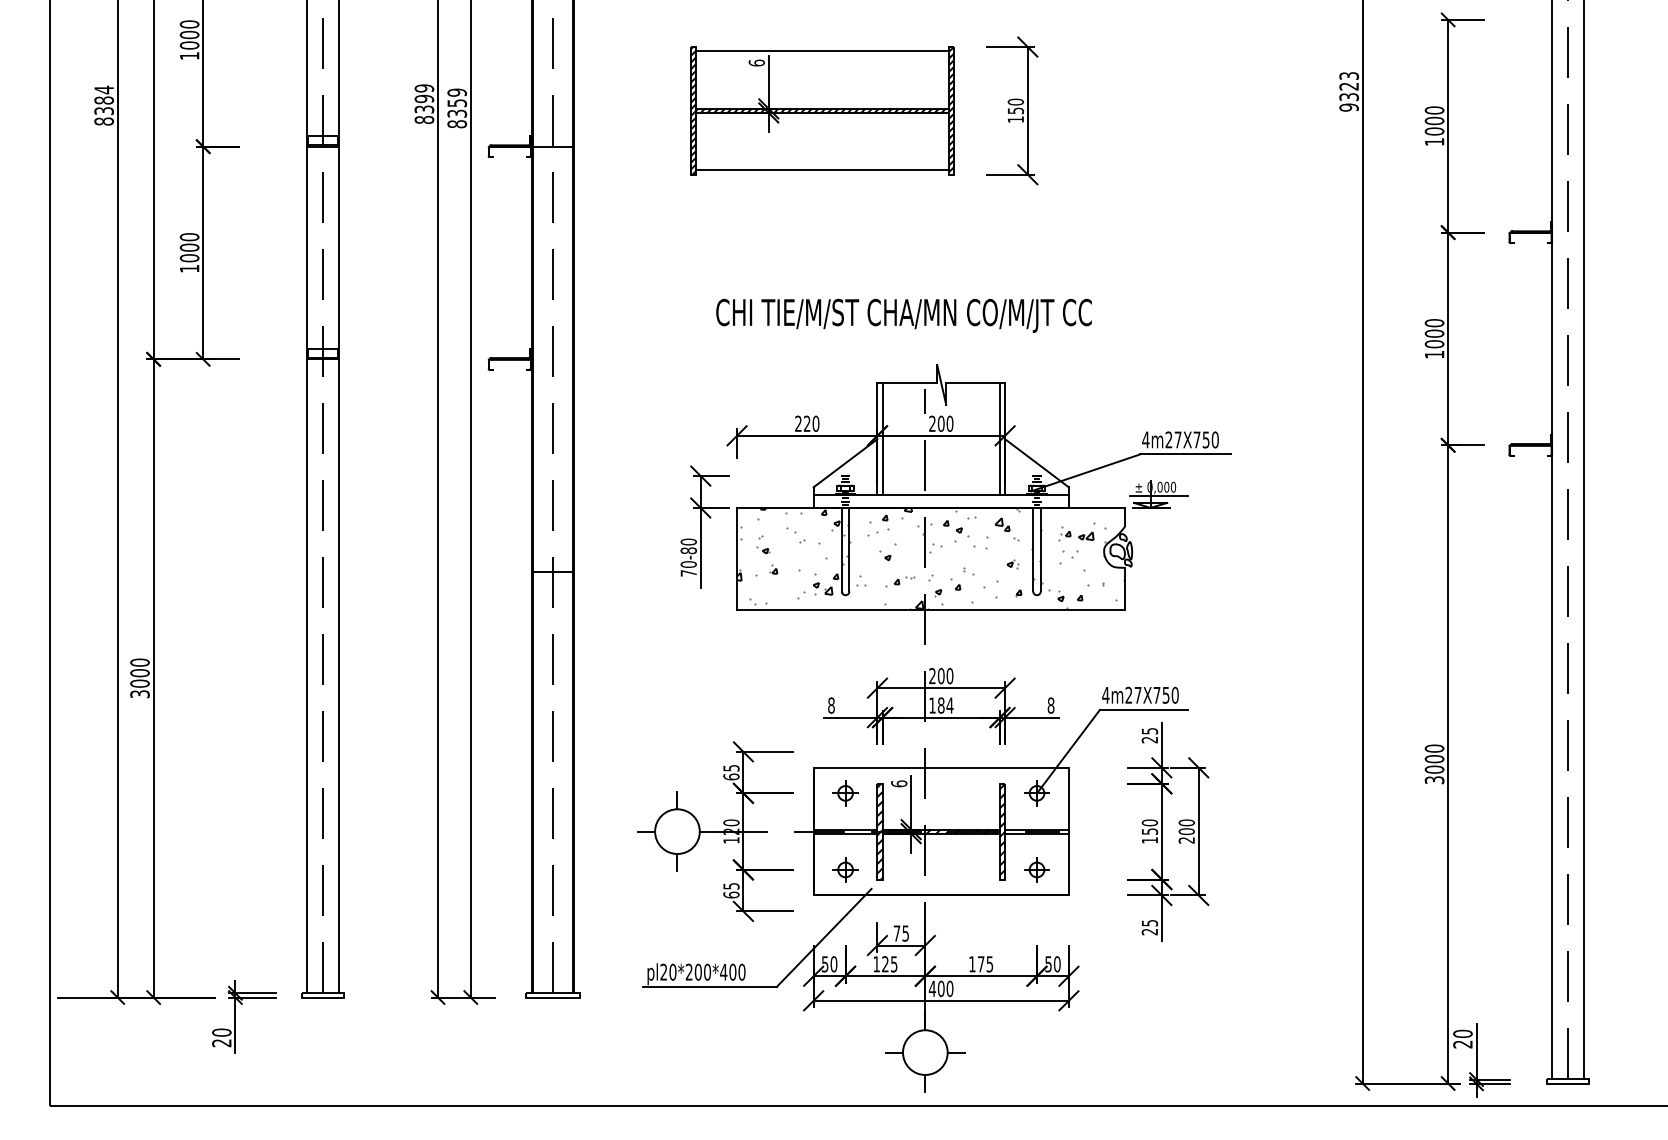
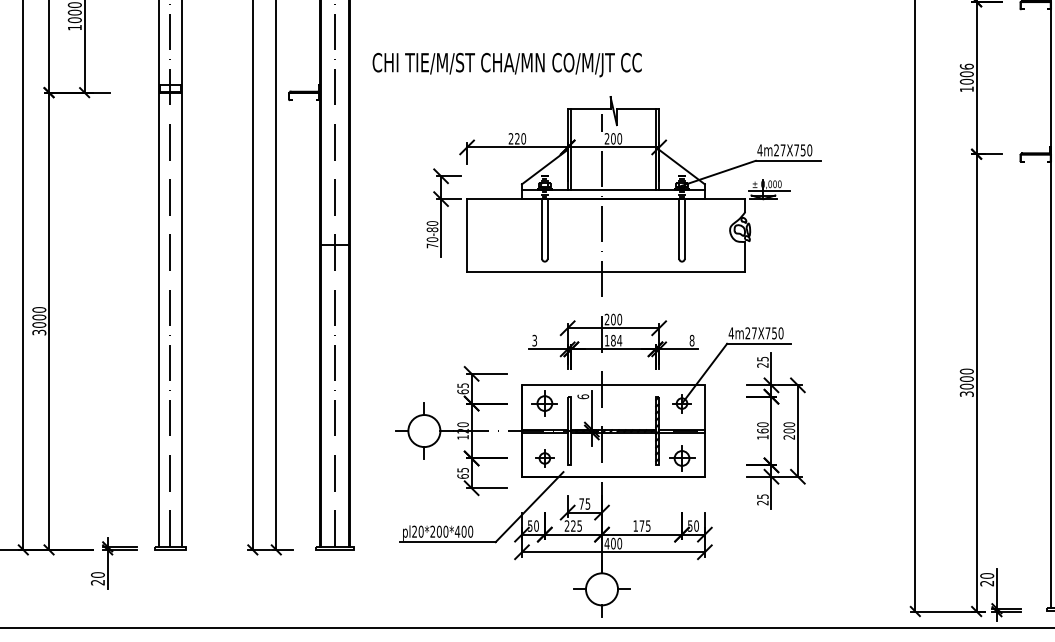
text: (903, 315) -> (506, 64), moved
text: (1433, 323) -> (966, 66), 1000 -> 1006
hatch: (930, 558) -> (605, 235), removed
text: (831, 705) -> (534, 340), 8 -> 3
part: (845, 793) -> (544, 403), size x1.4
hatch: (879, 831) -> (569, 430), removed
text: (1149, 831) -> (762, 430), 150 -> 160
part: (1036, 869) -> (681, 458), size x1.4
text: (876, 964) -> (567, 526), 125 -> 225

